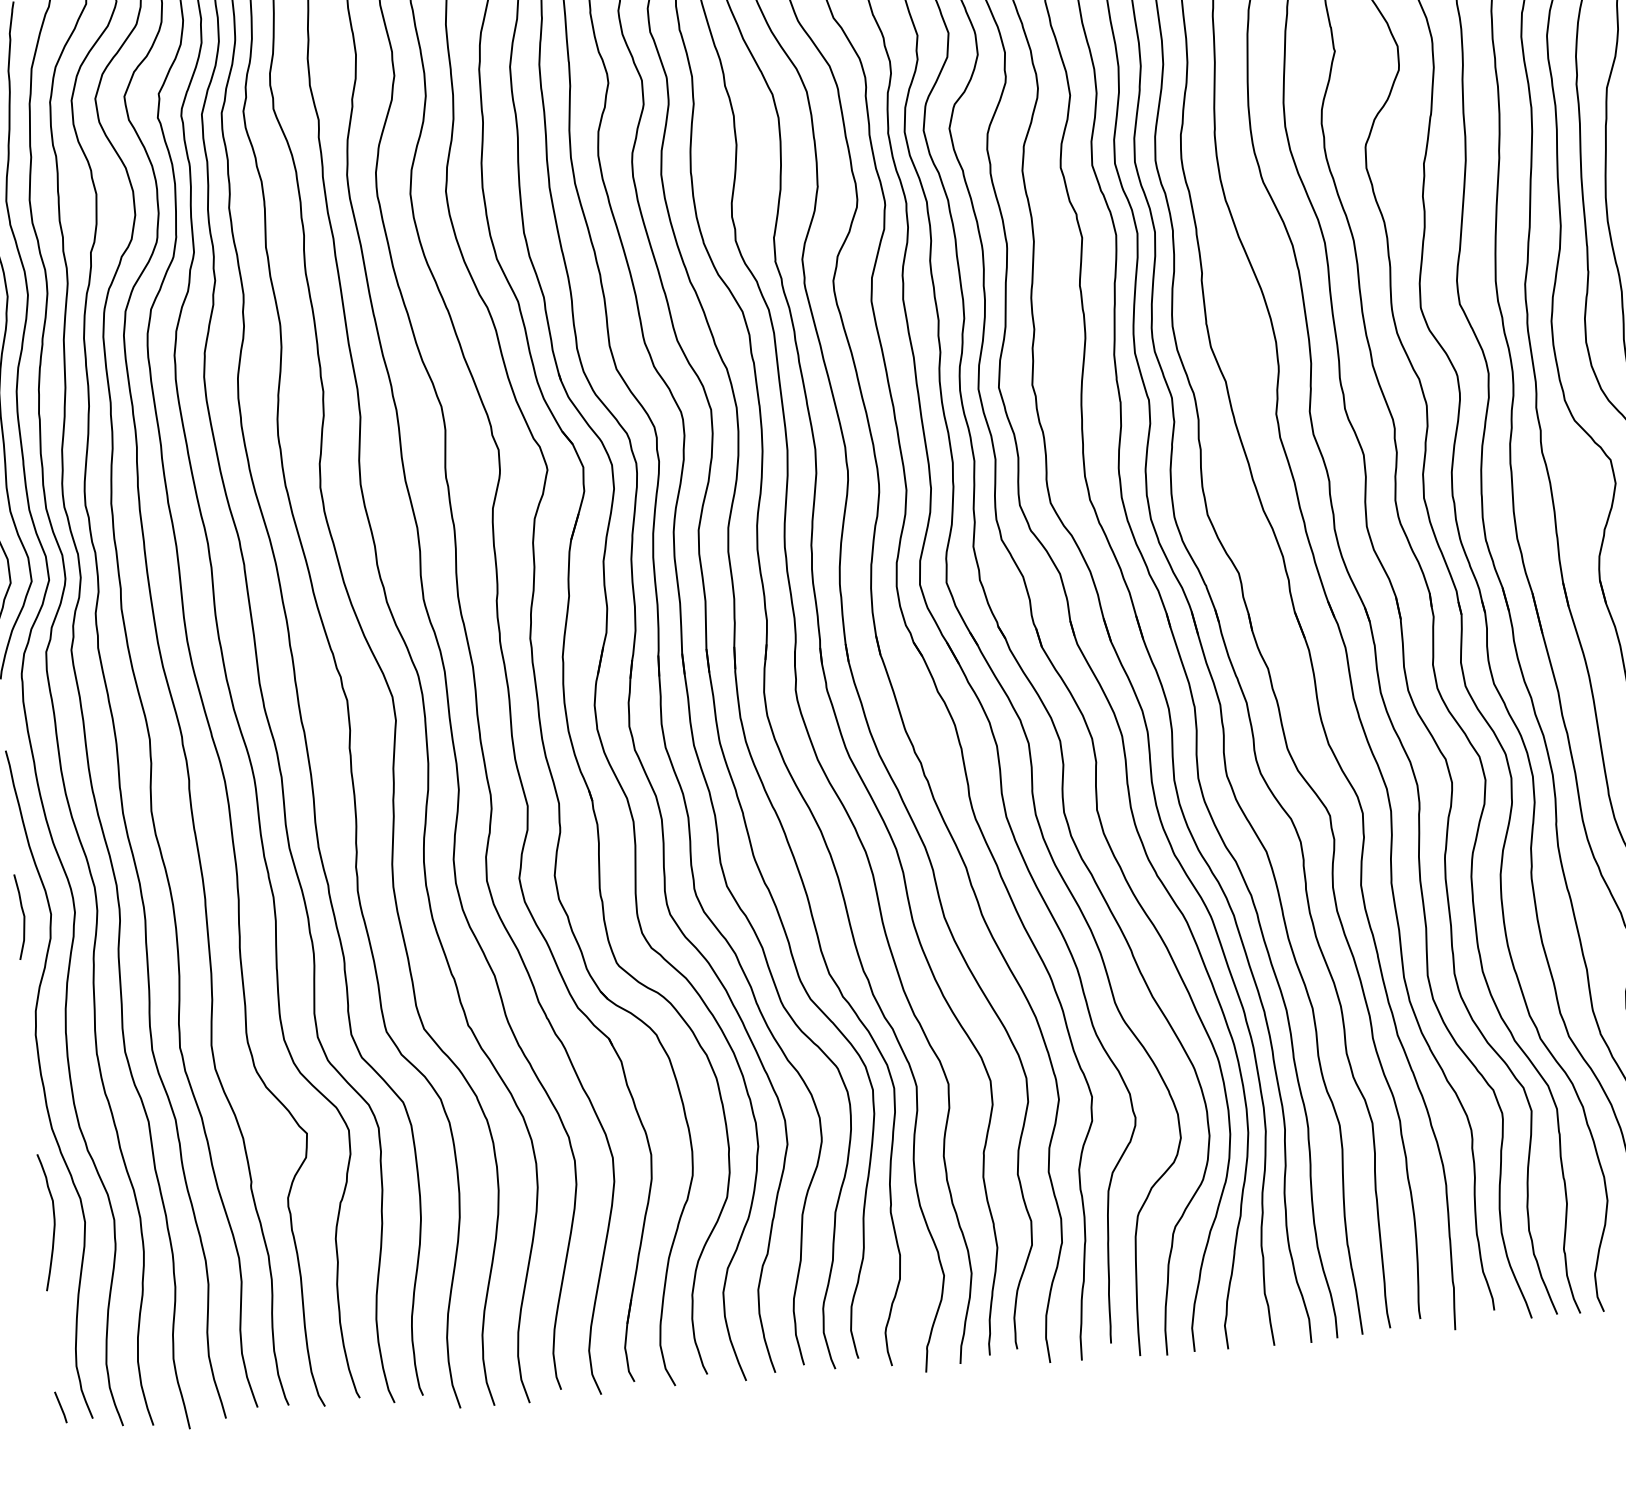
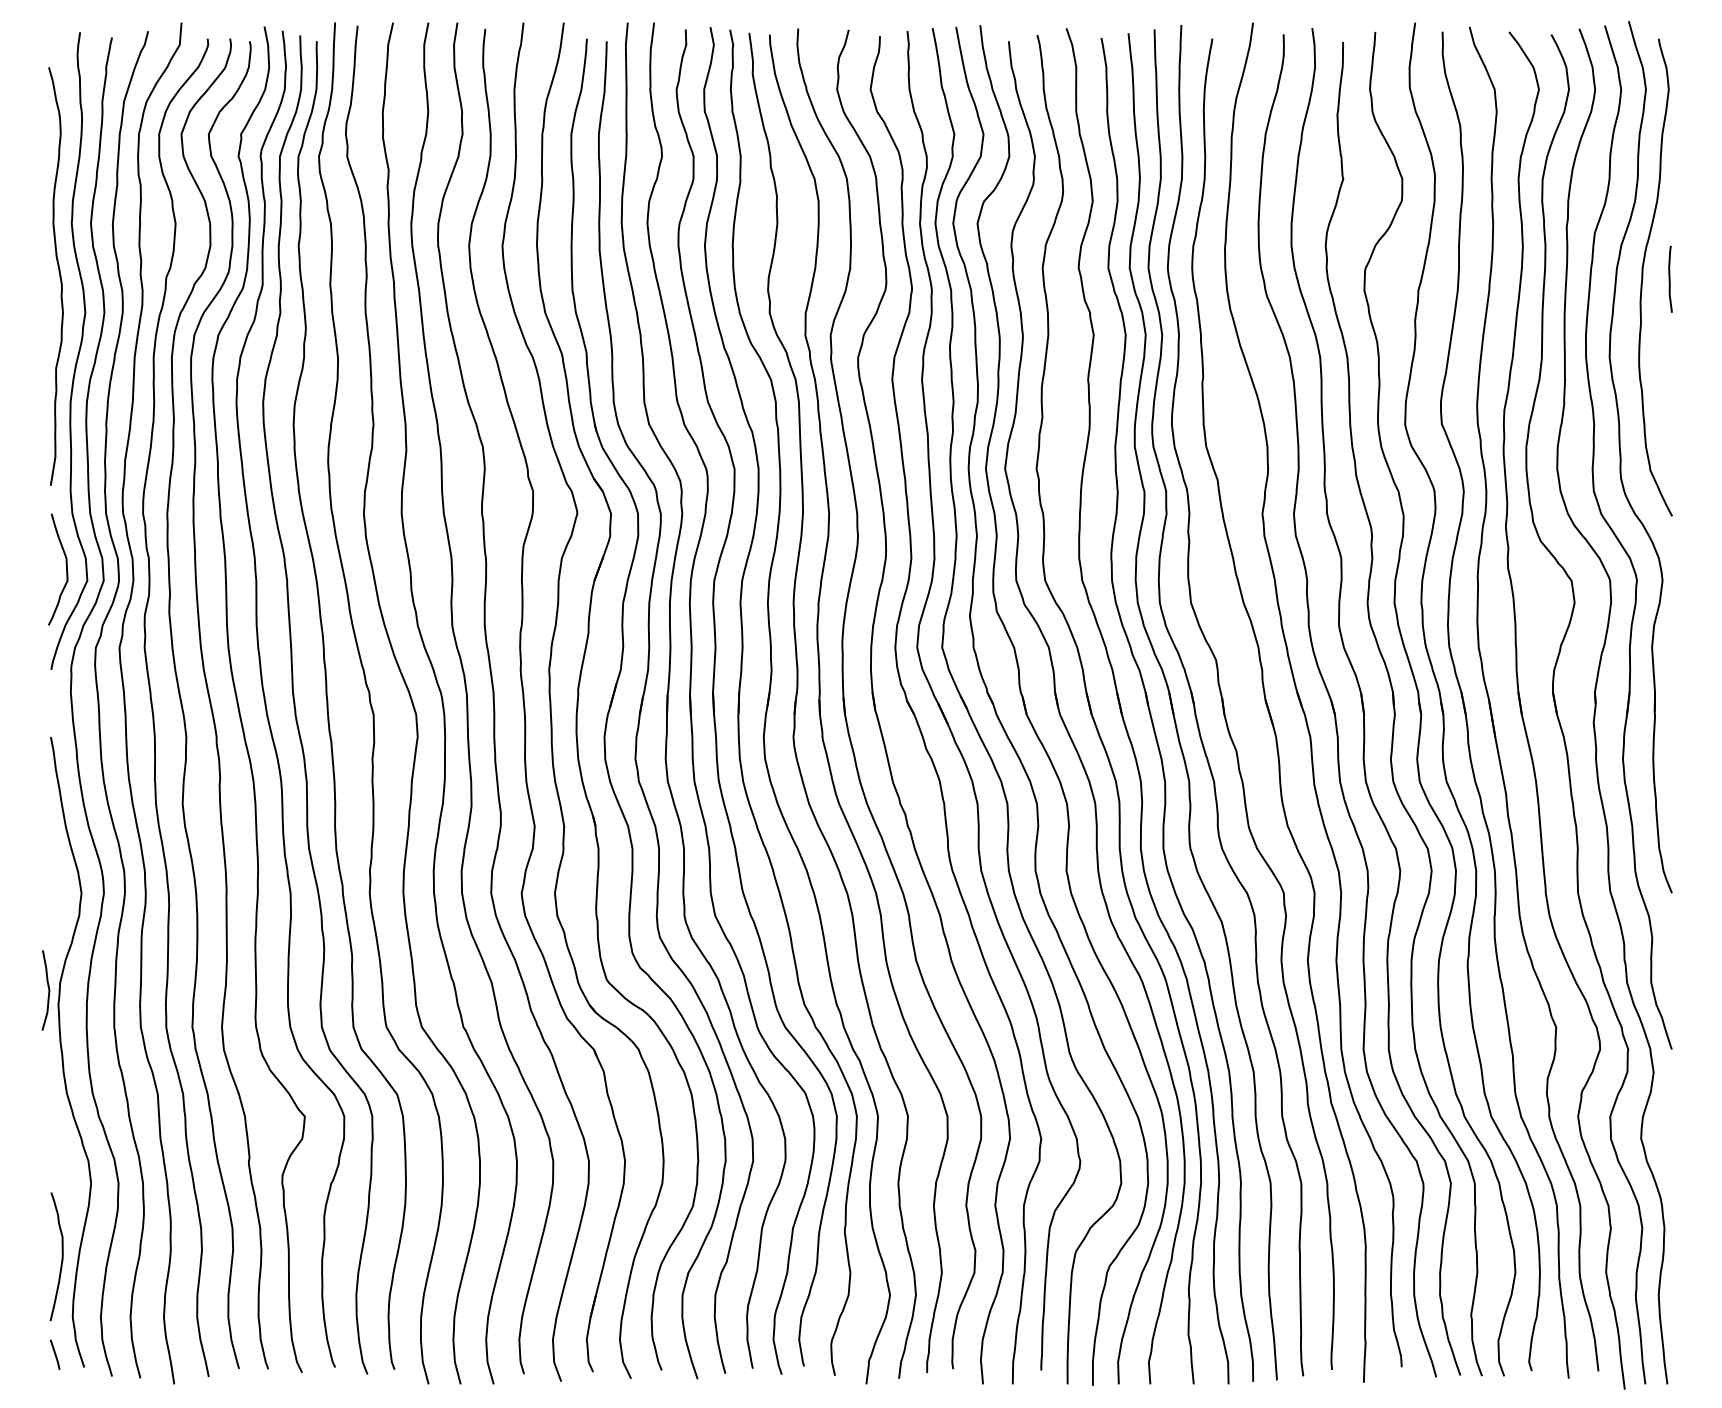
curve: (23, 916) -> (48, 990), moved
curve: (53, 1221) -> (61, 1256), moved

